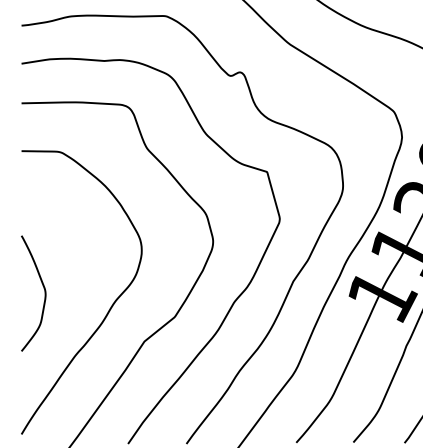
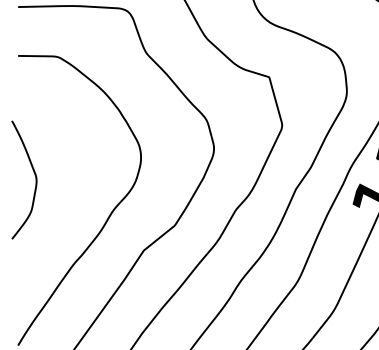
curve: (44, 293) -> (35, 180), moved

